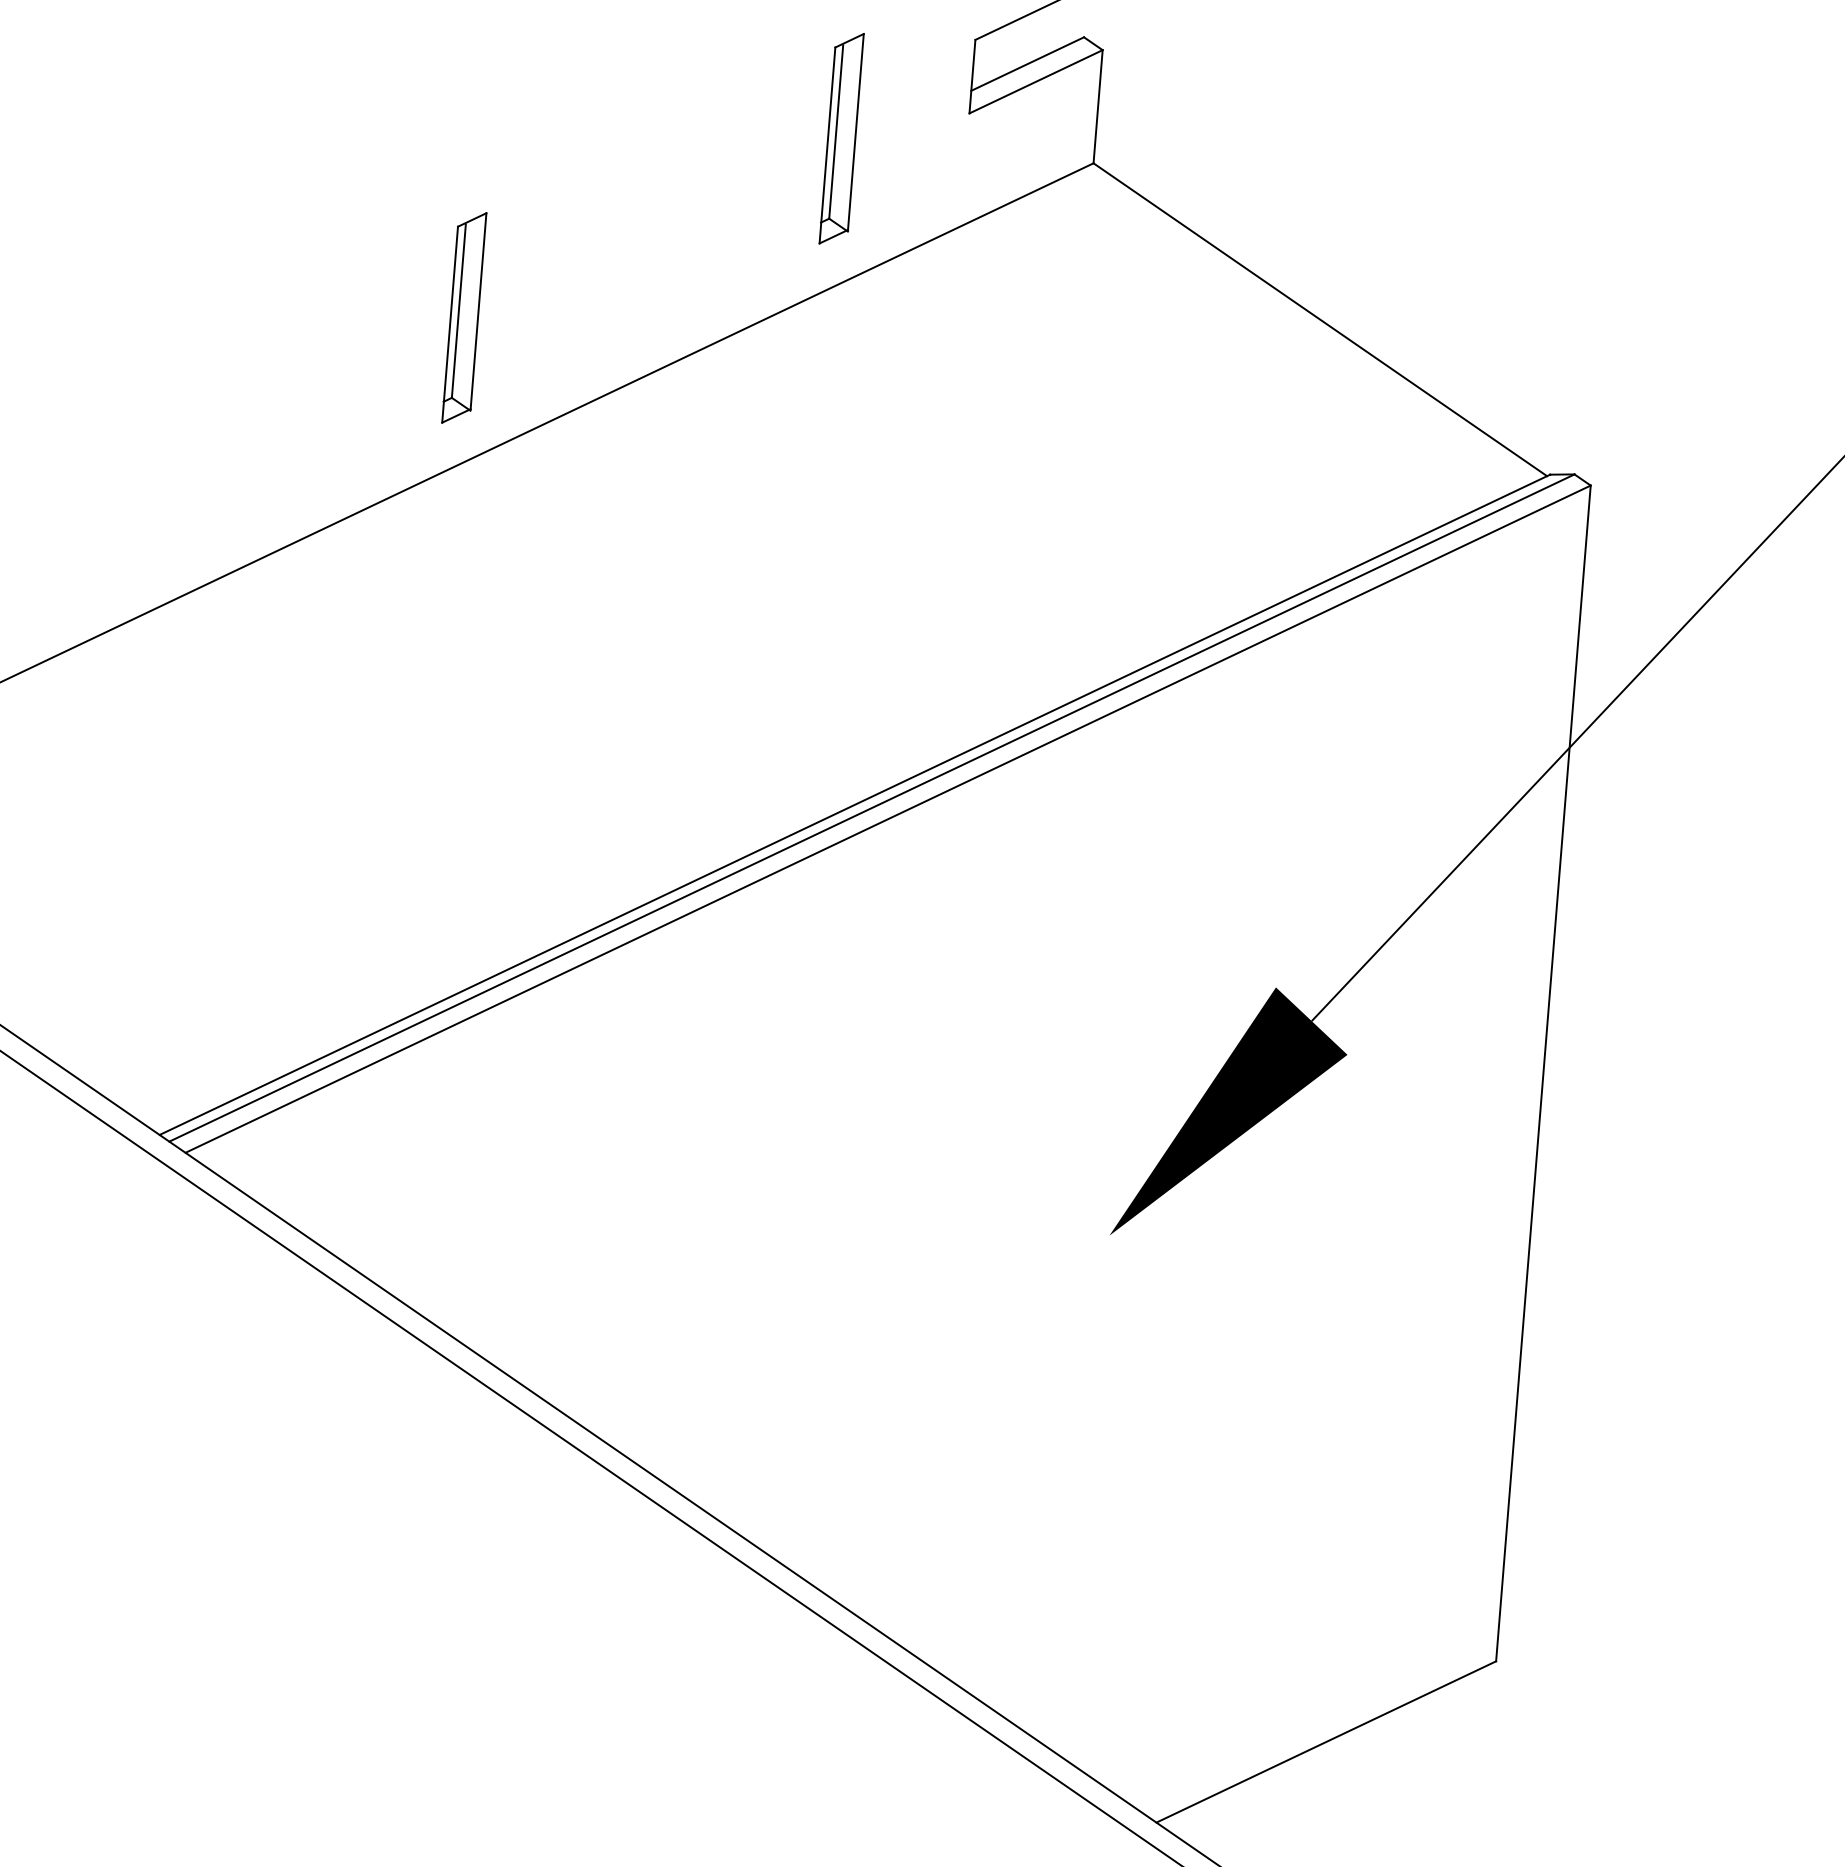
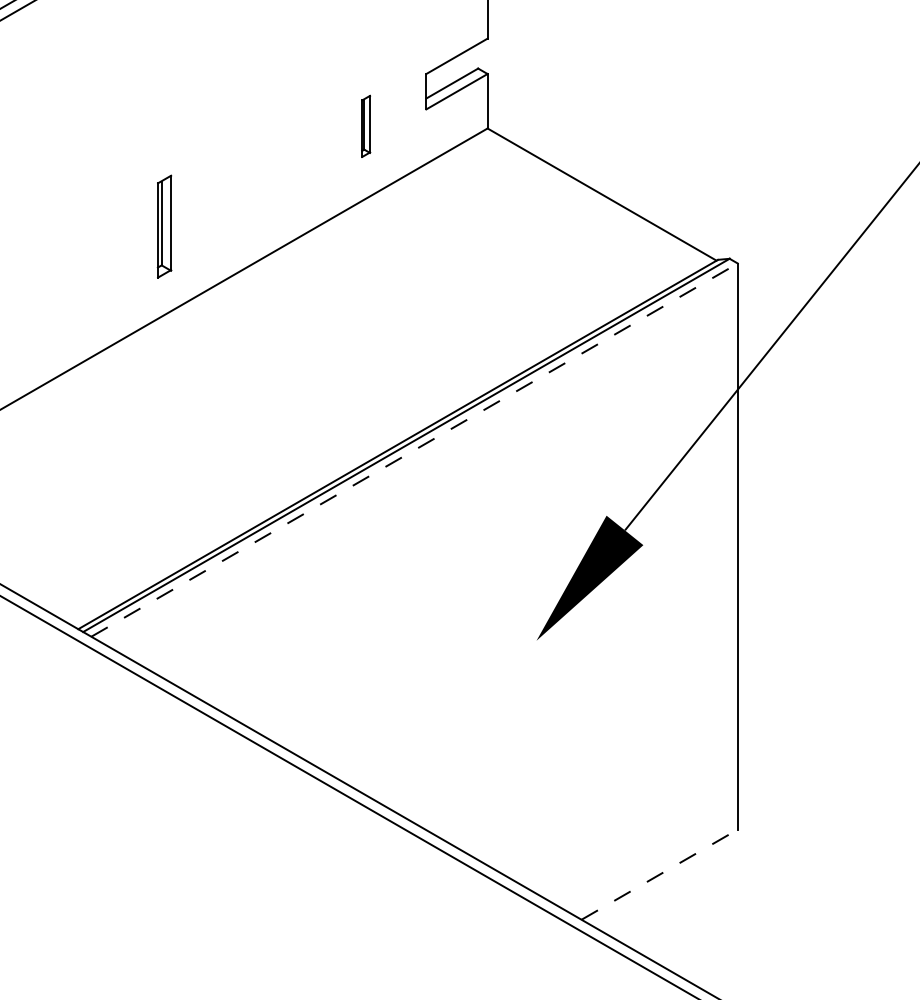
part: (840, 138) -> (365, 126), size x0.6
part: (464, 317) -> (164, 226), moved
line: (890, 818) -> (415, 449), solid -> dashed
line: (1327, 1741) -> (660, 874), solid -> dashed

